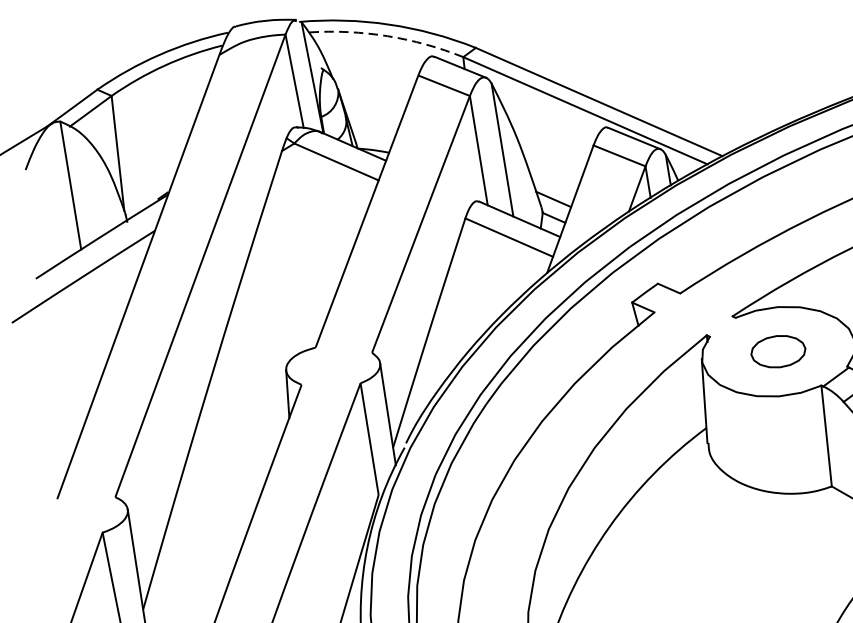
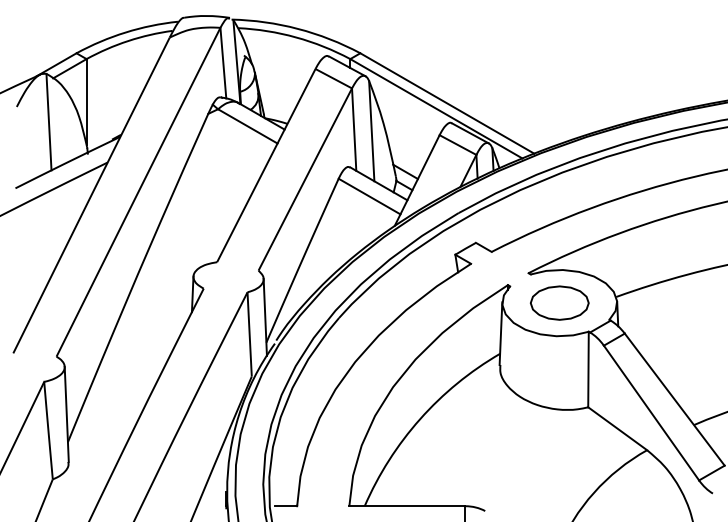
arc: (387, 36) -> (295, 37), dashed -> solid
part: (778, 350) -> (559, 302), size x1.43

